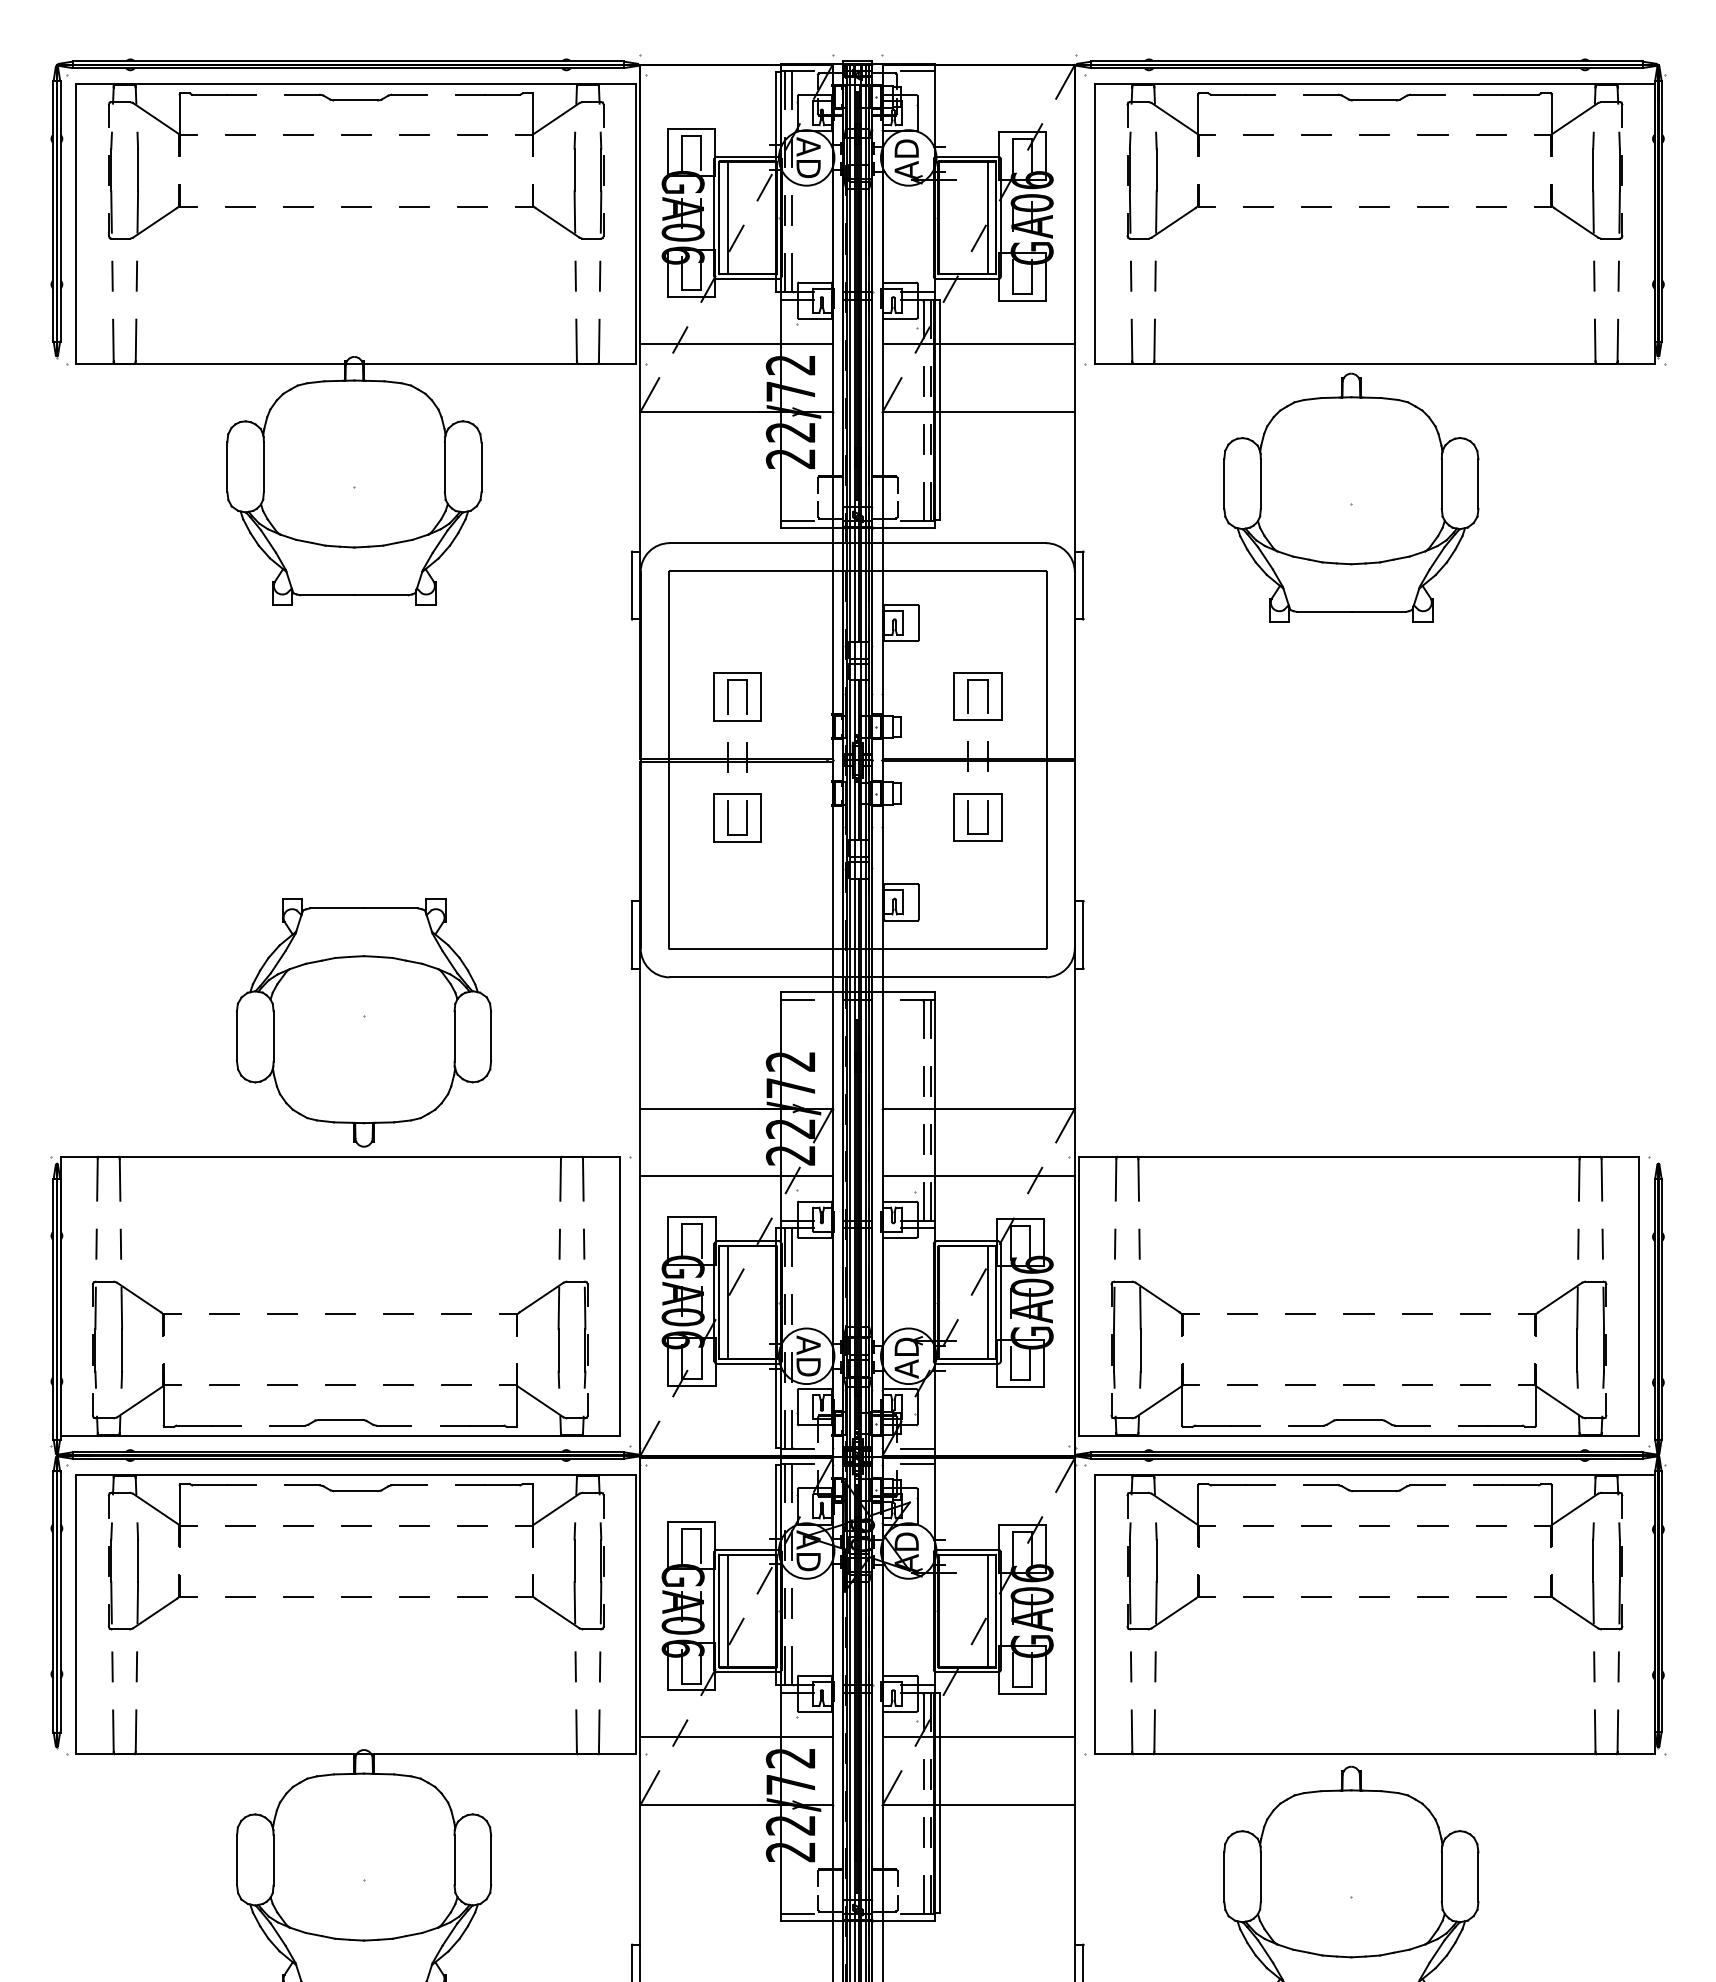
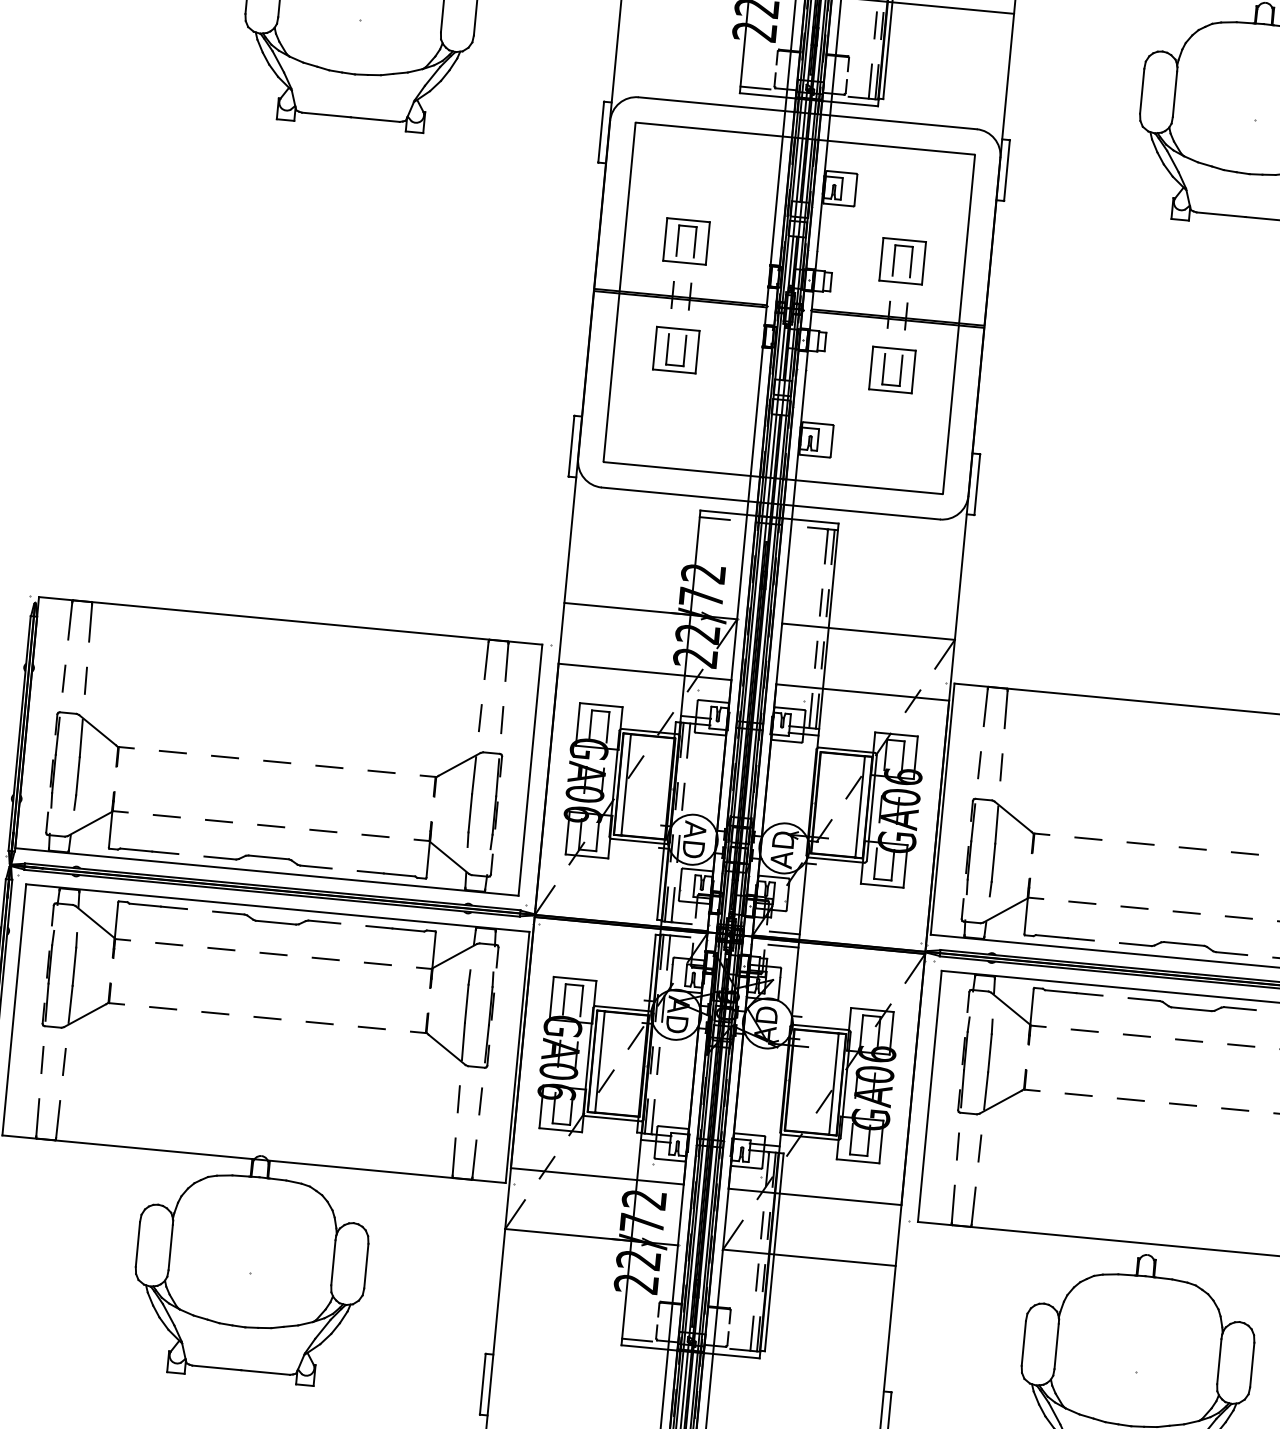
part: (363, 1022) -> (322, 502), removed

